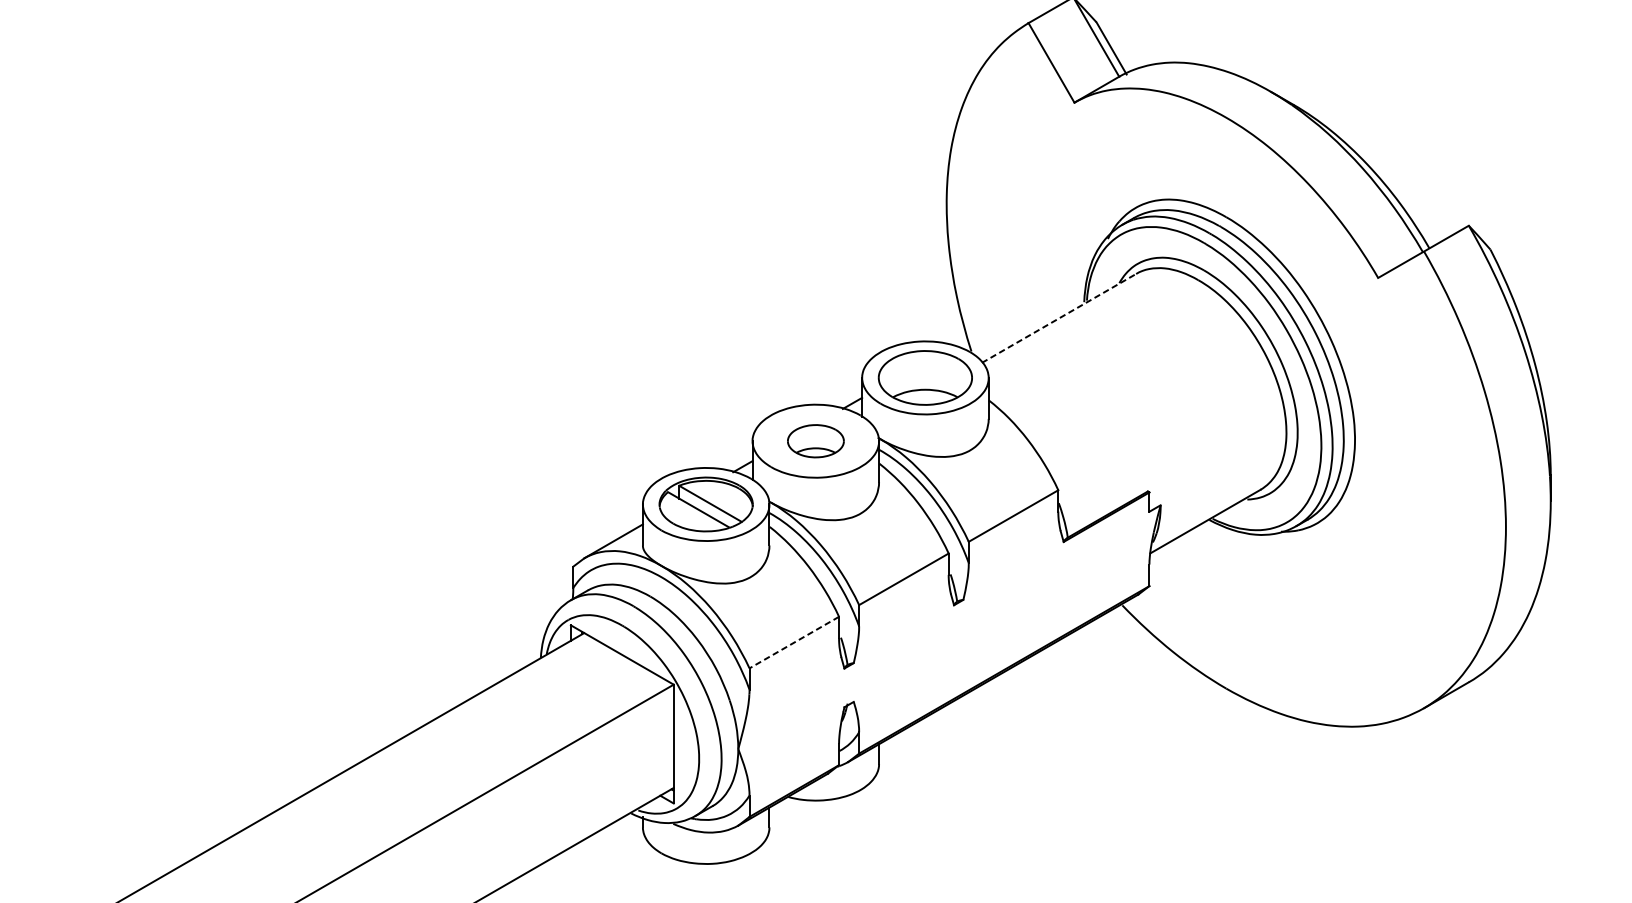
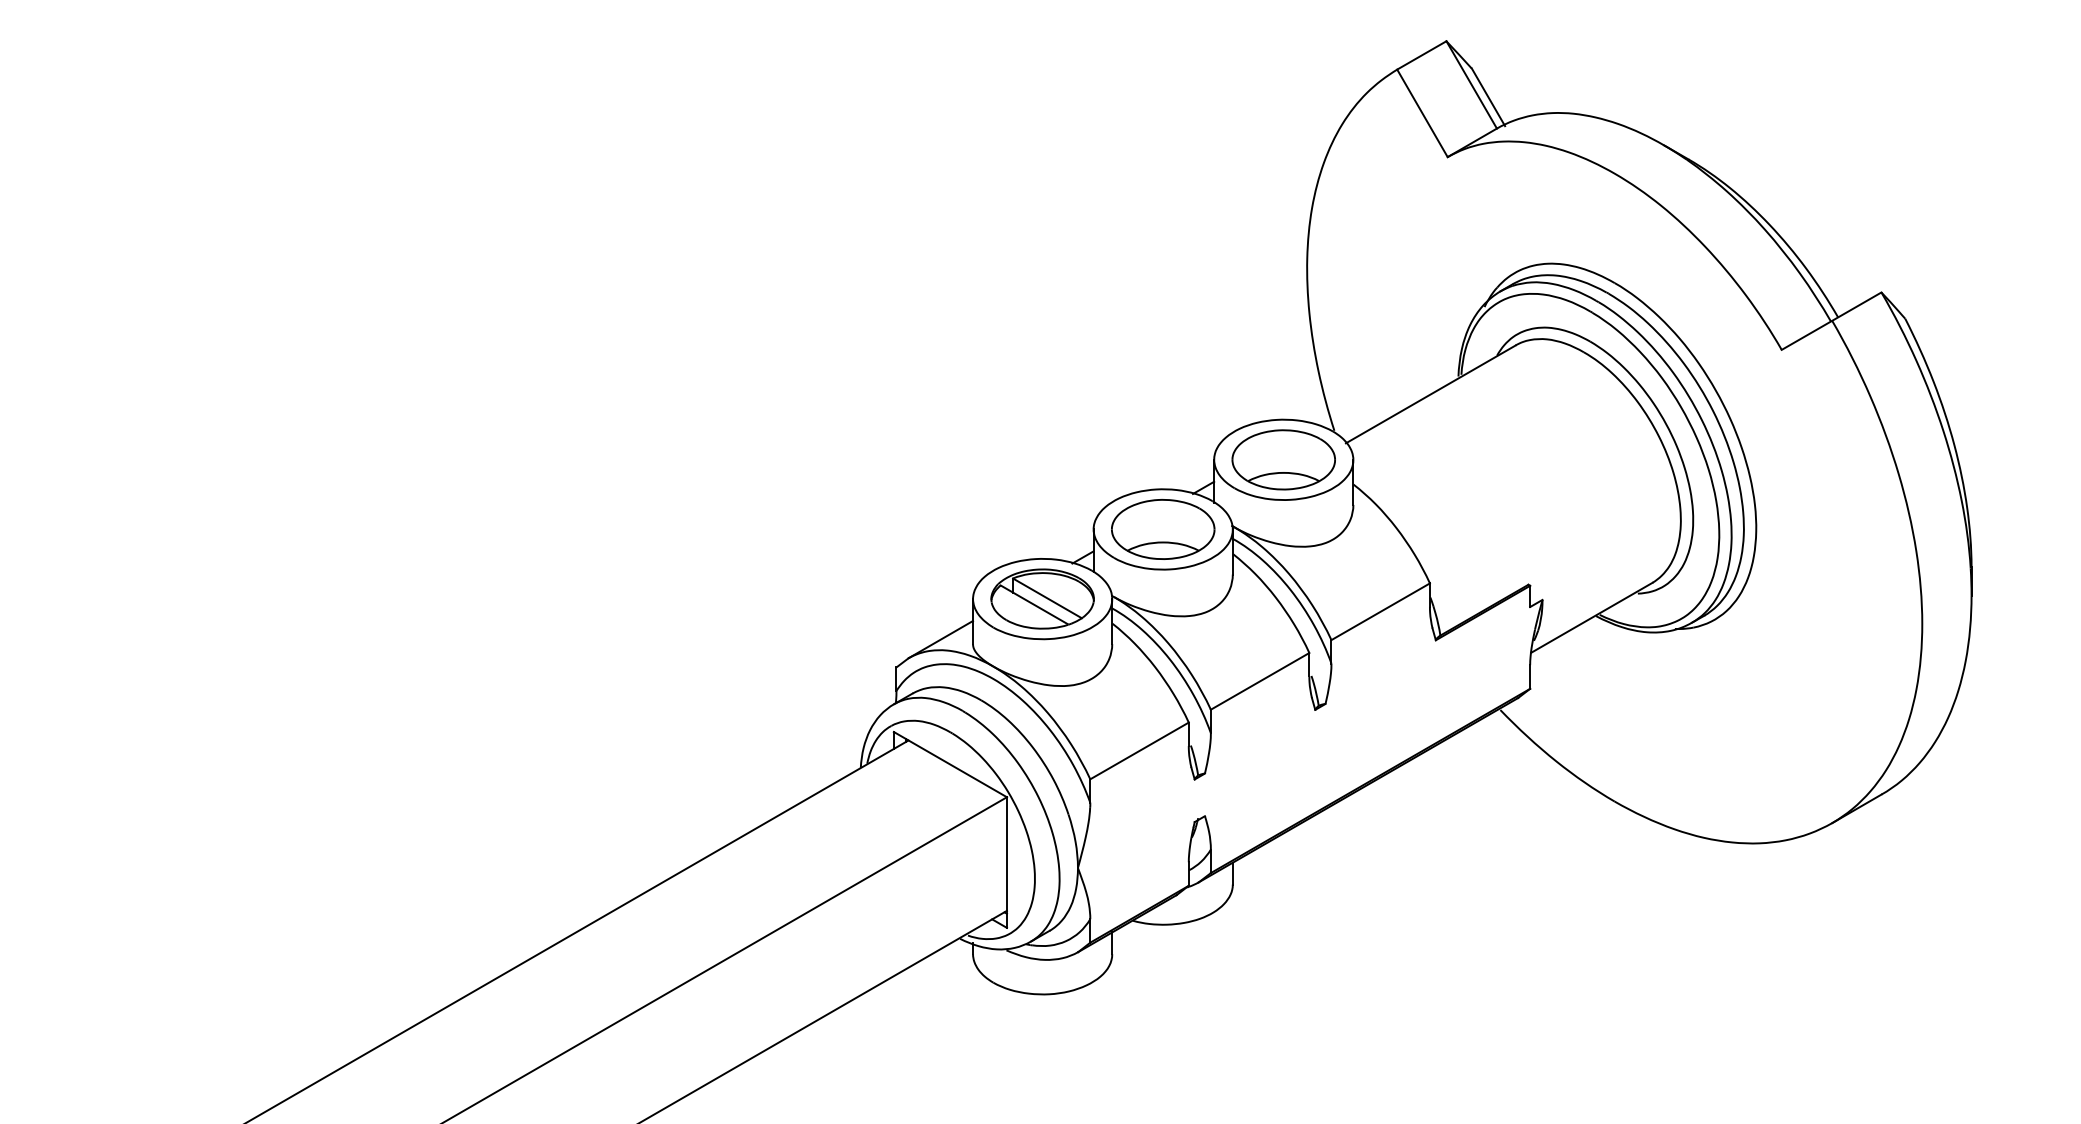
line: (1058, 318) -> (1430, 394), dashed -> solid
part: (816, 441) -> (1163, 529), size x1.67
line: (794, 642) -> (1139, 750), dashed -> solid

